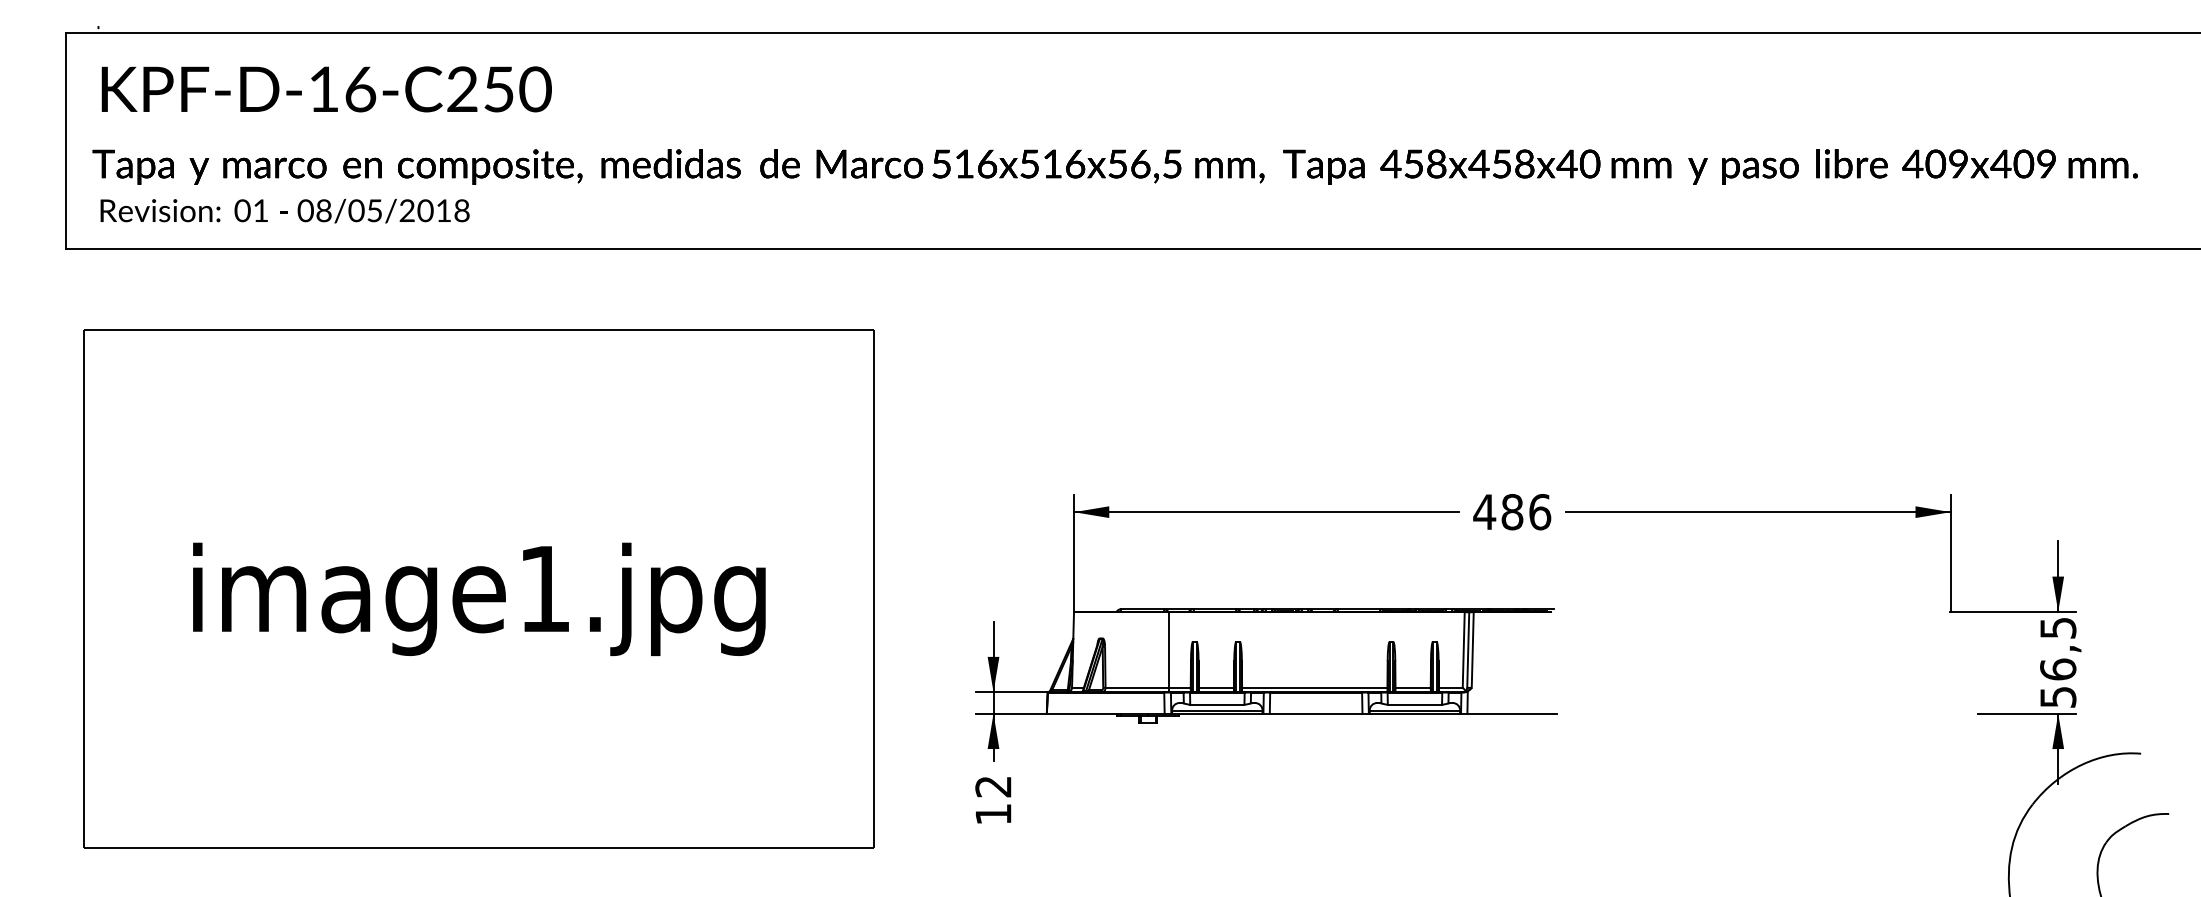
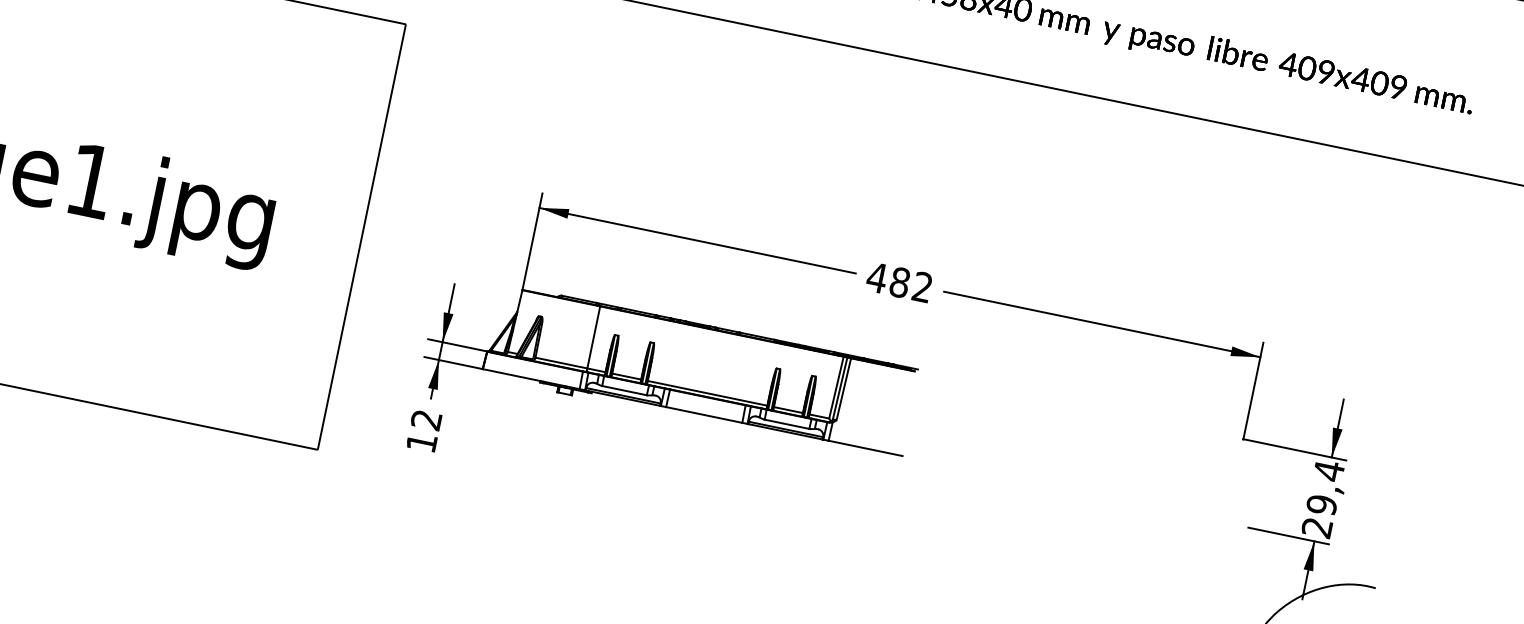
text: (1540, 512) -> (922, 287), 486 -> 482
text: (2058, 661) -> (1323, 498), 56,5 -> 29,4

